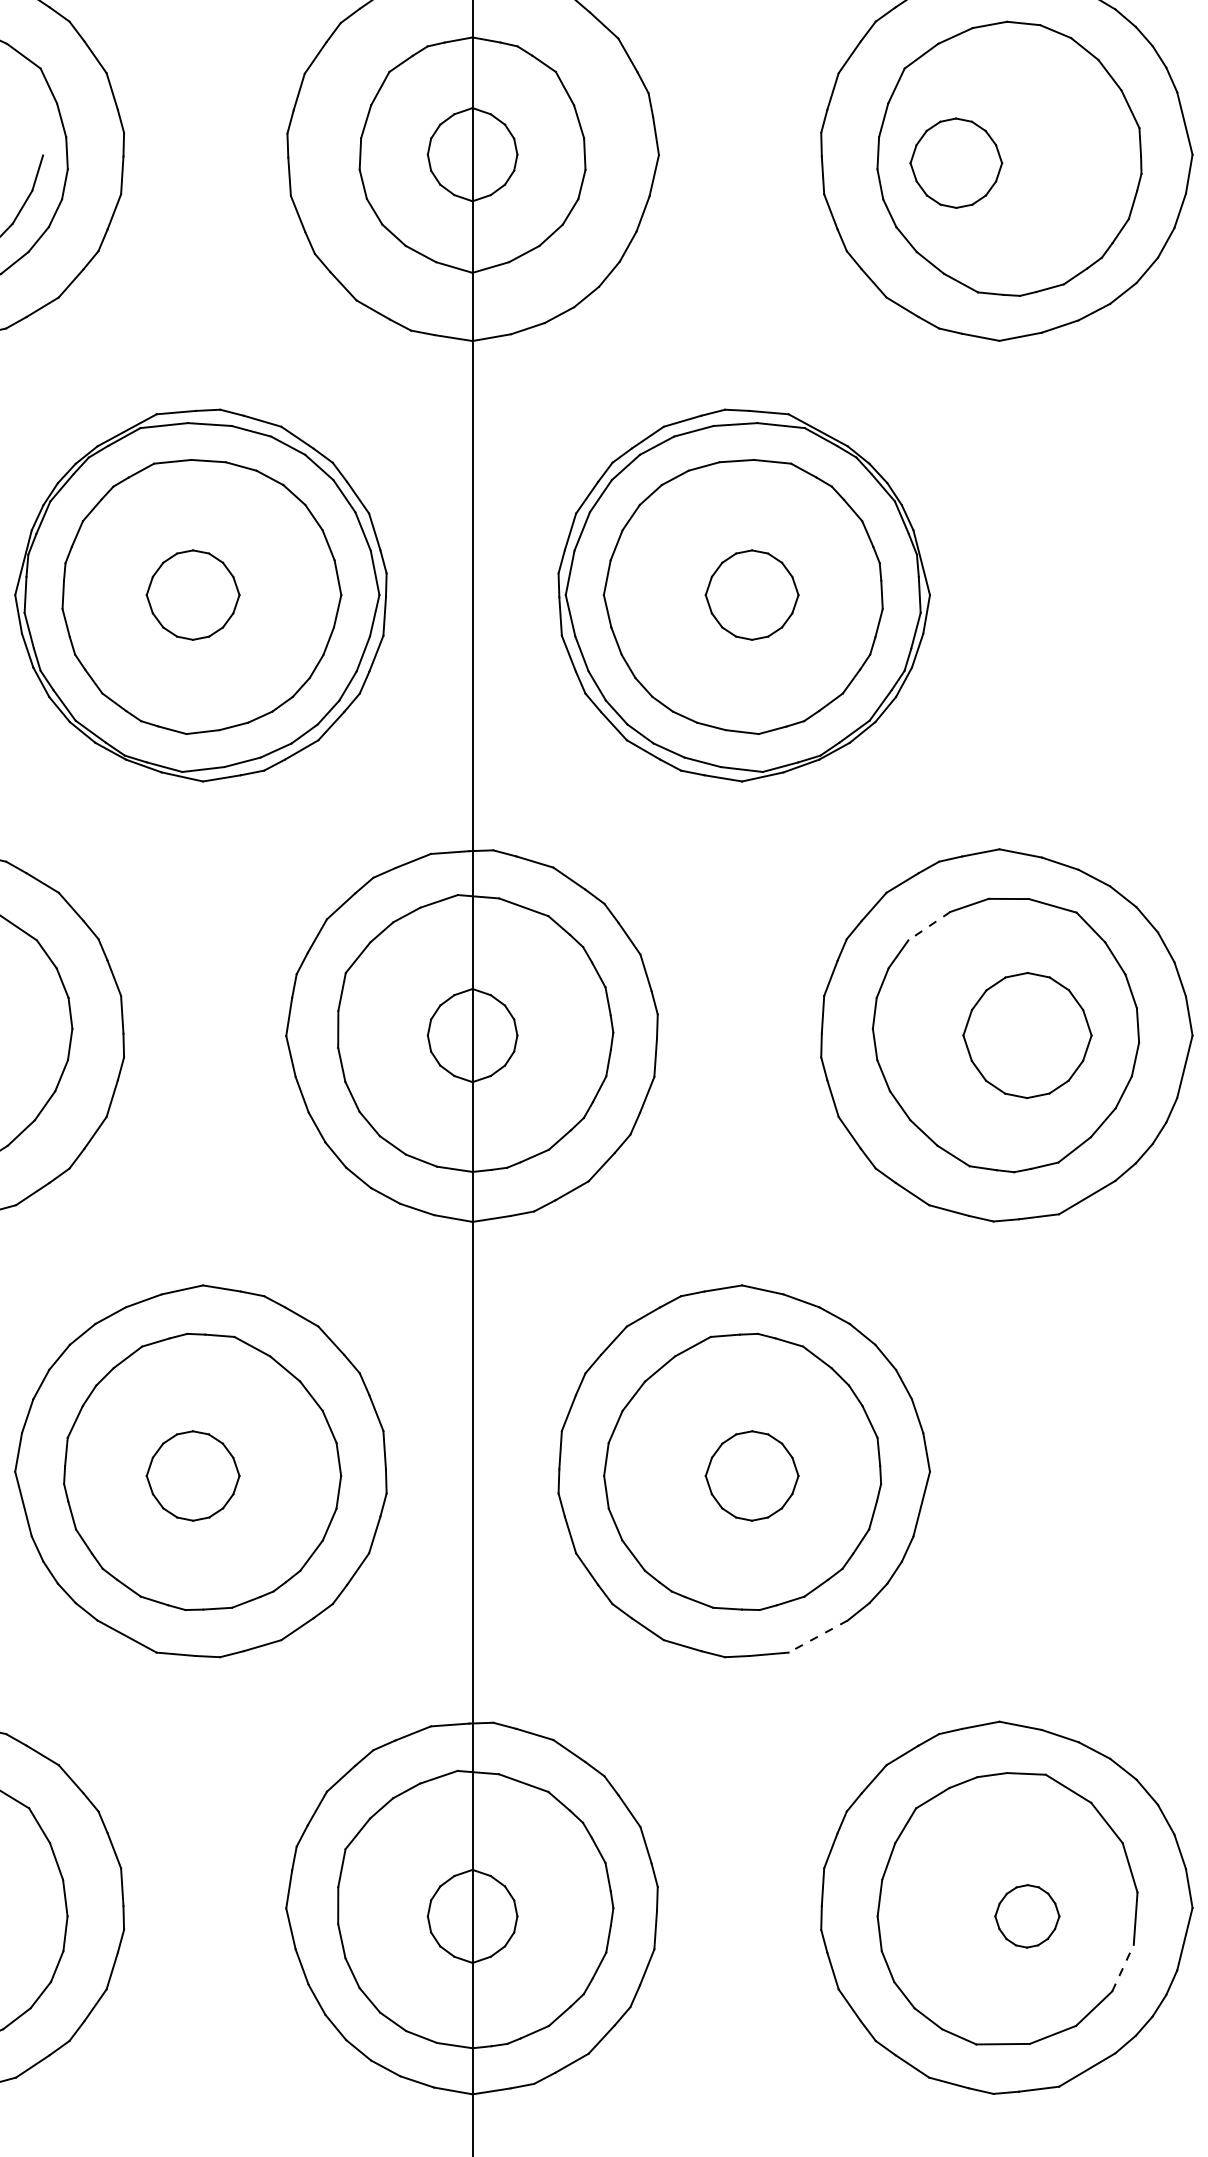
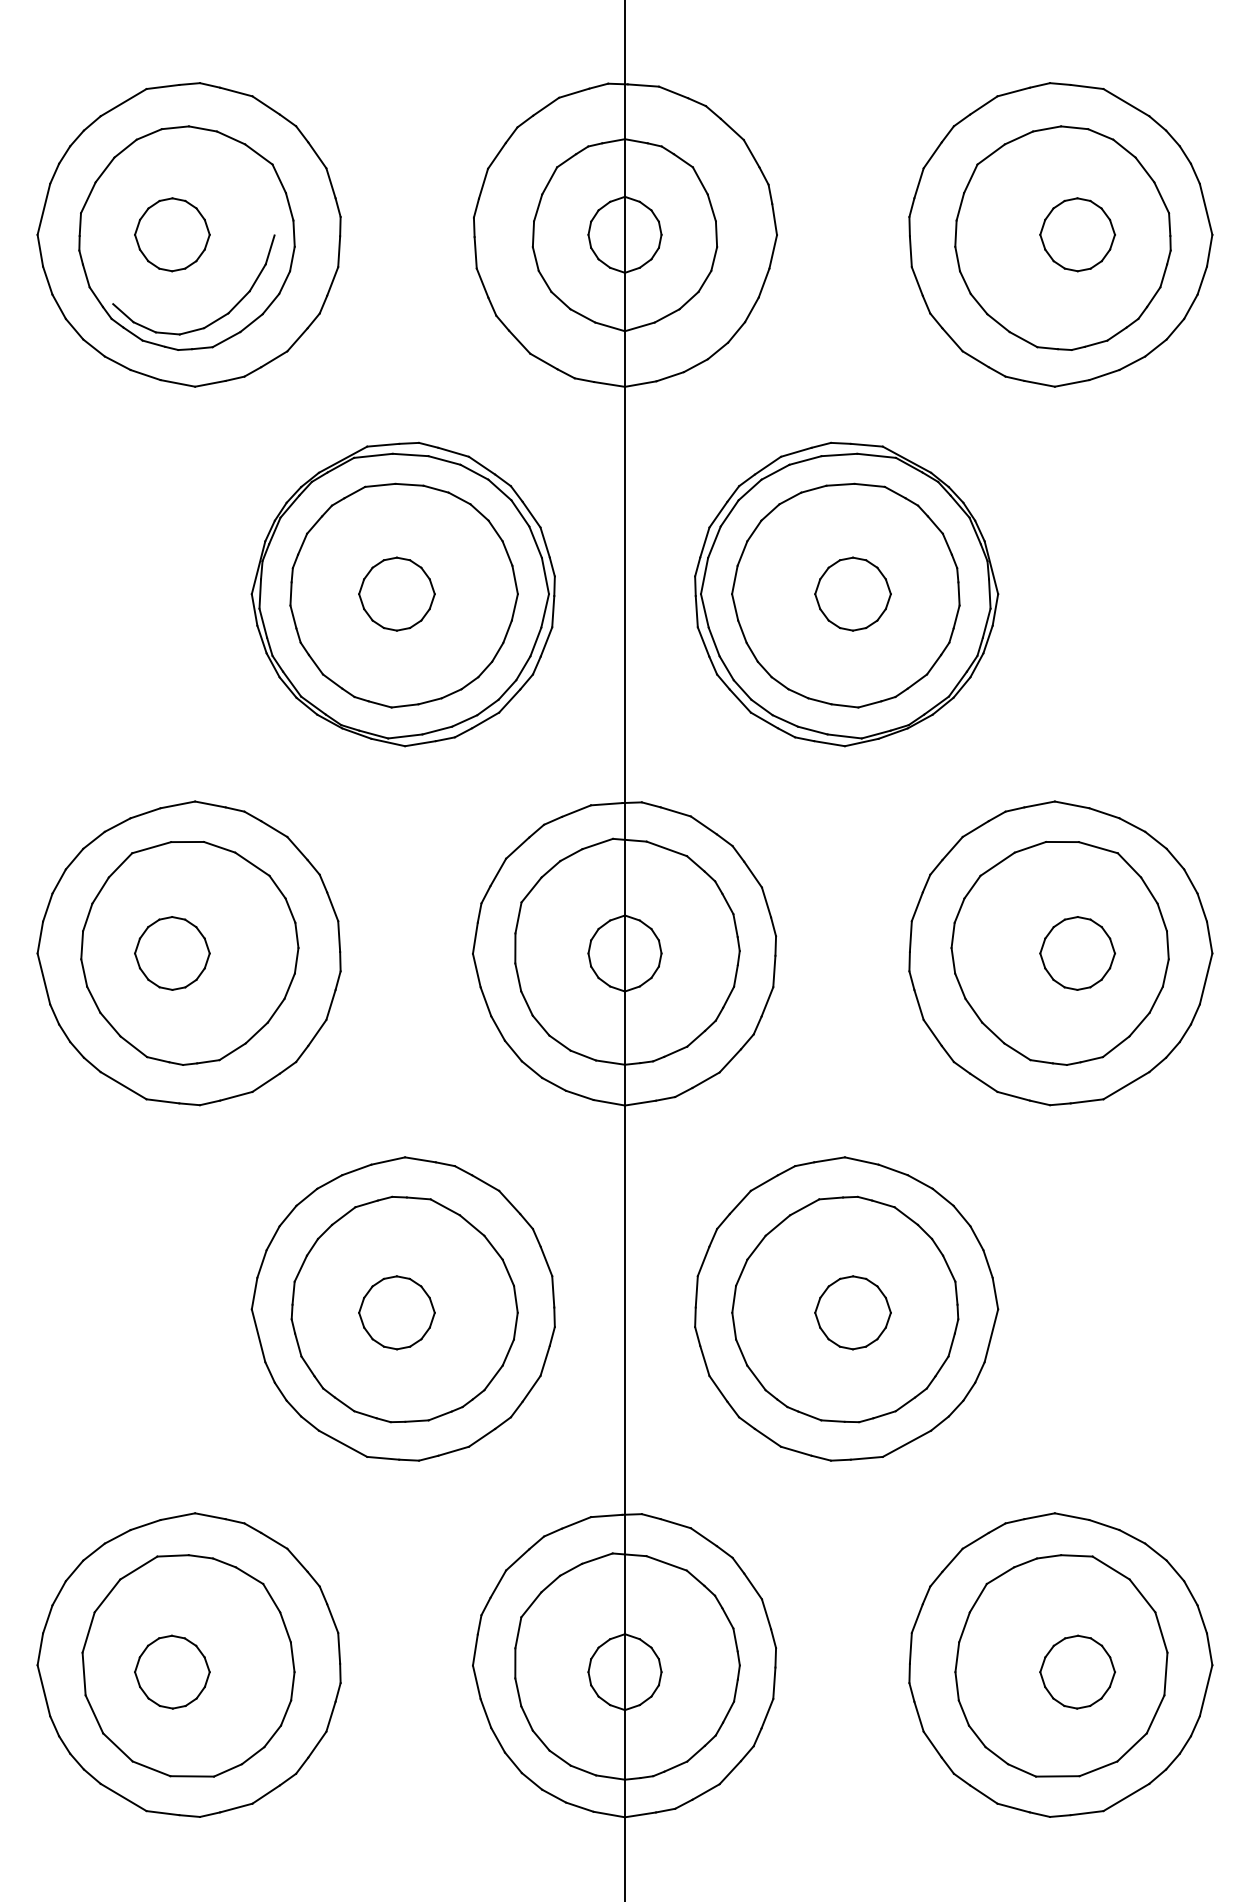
part: (956, 162) -> (1077, 234), moved
line: (929, 926) -> (997, 864), dashed -> solid
part: (1027, 1035) -> (1077, 953), size x0.71
line: (817, 1637) -> (906, 1444), dashed -> solid
part: (1027, 1915) -> (1077, 1671), size x1.43
line: (1122, 1968) -> (1155, 1714), dashed -> solid

